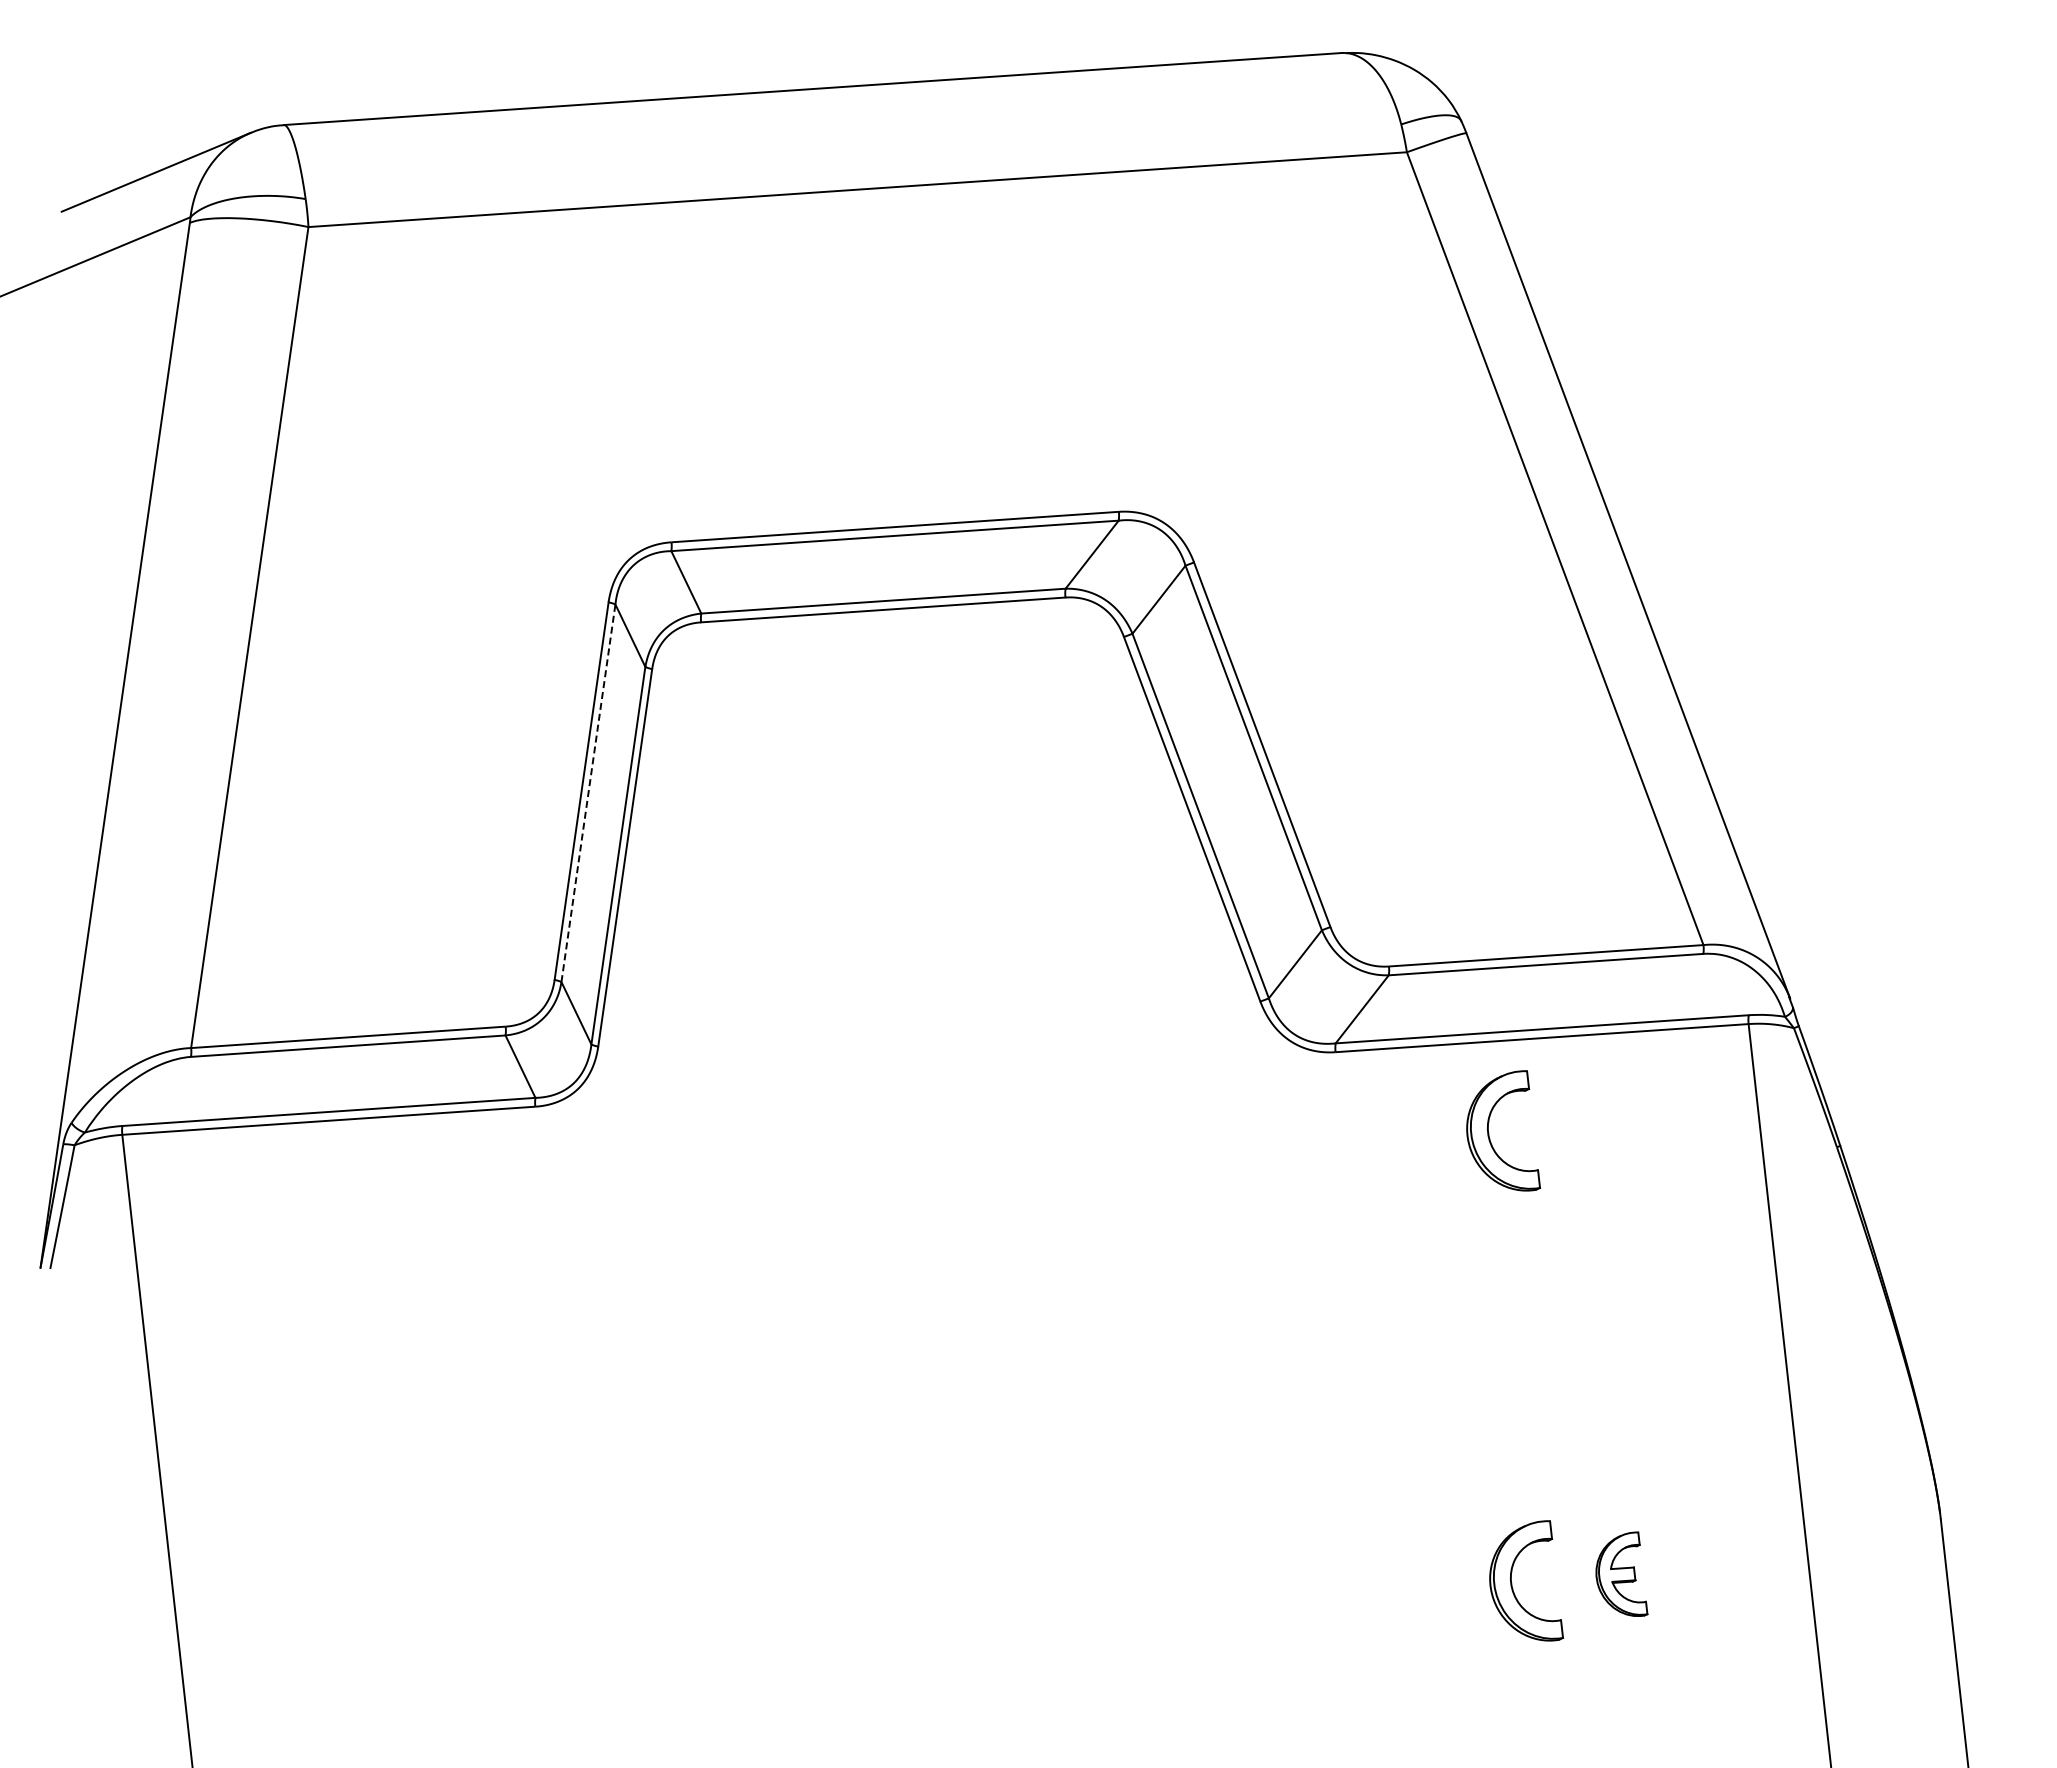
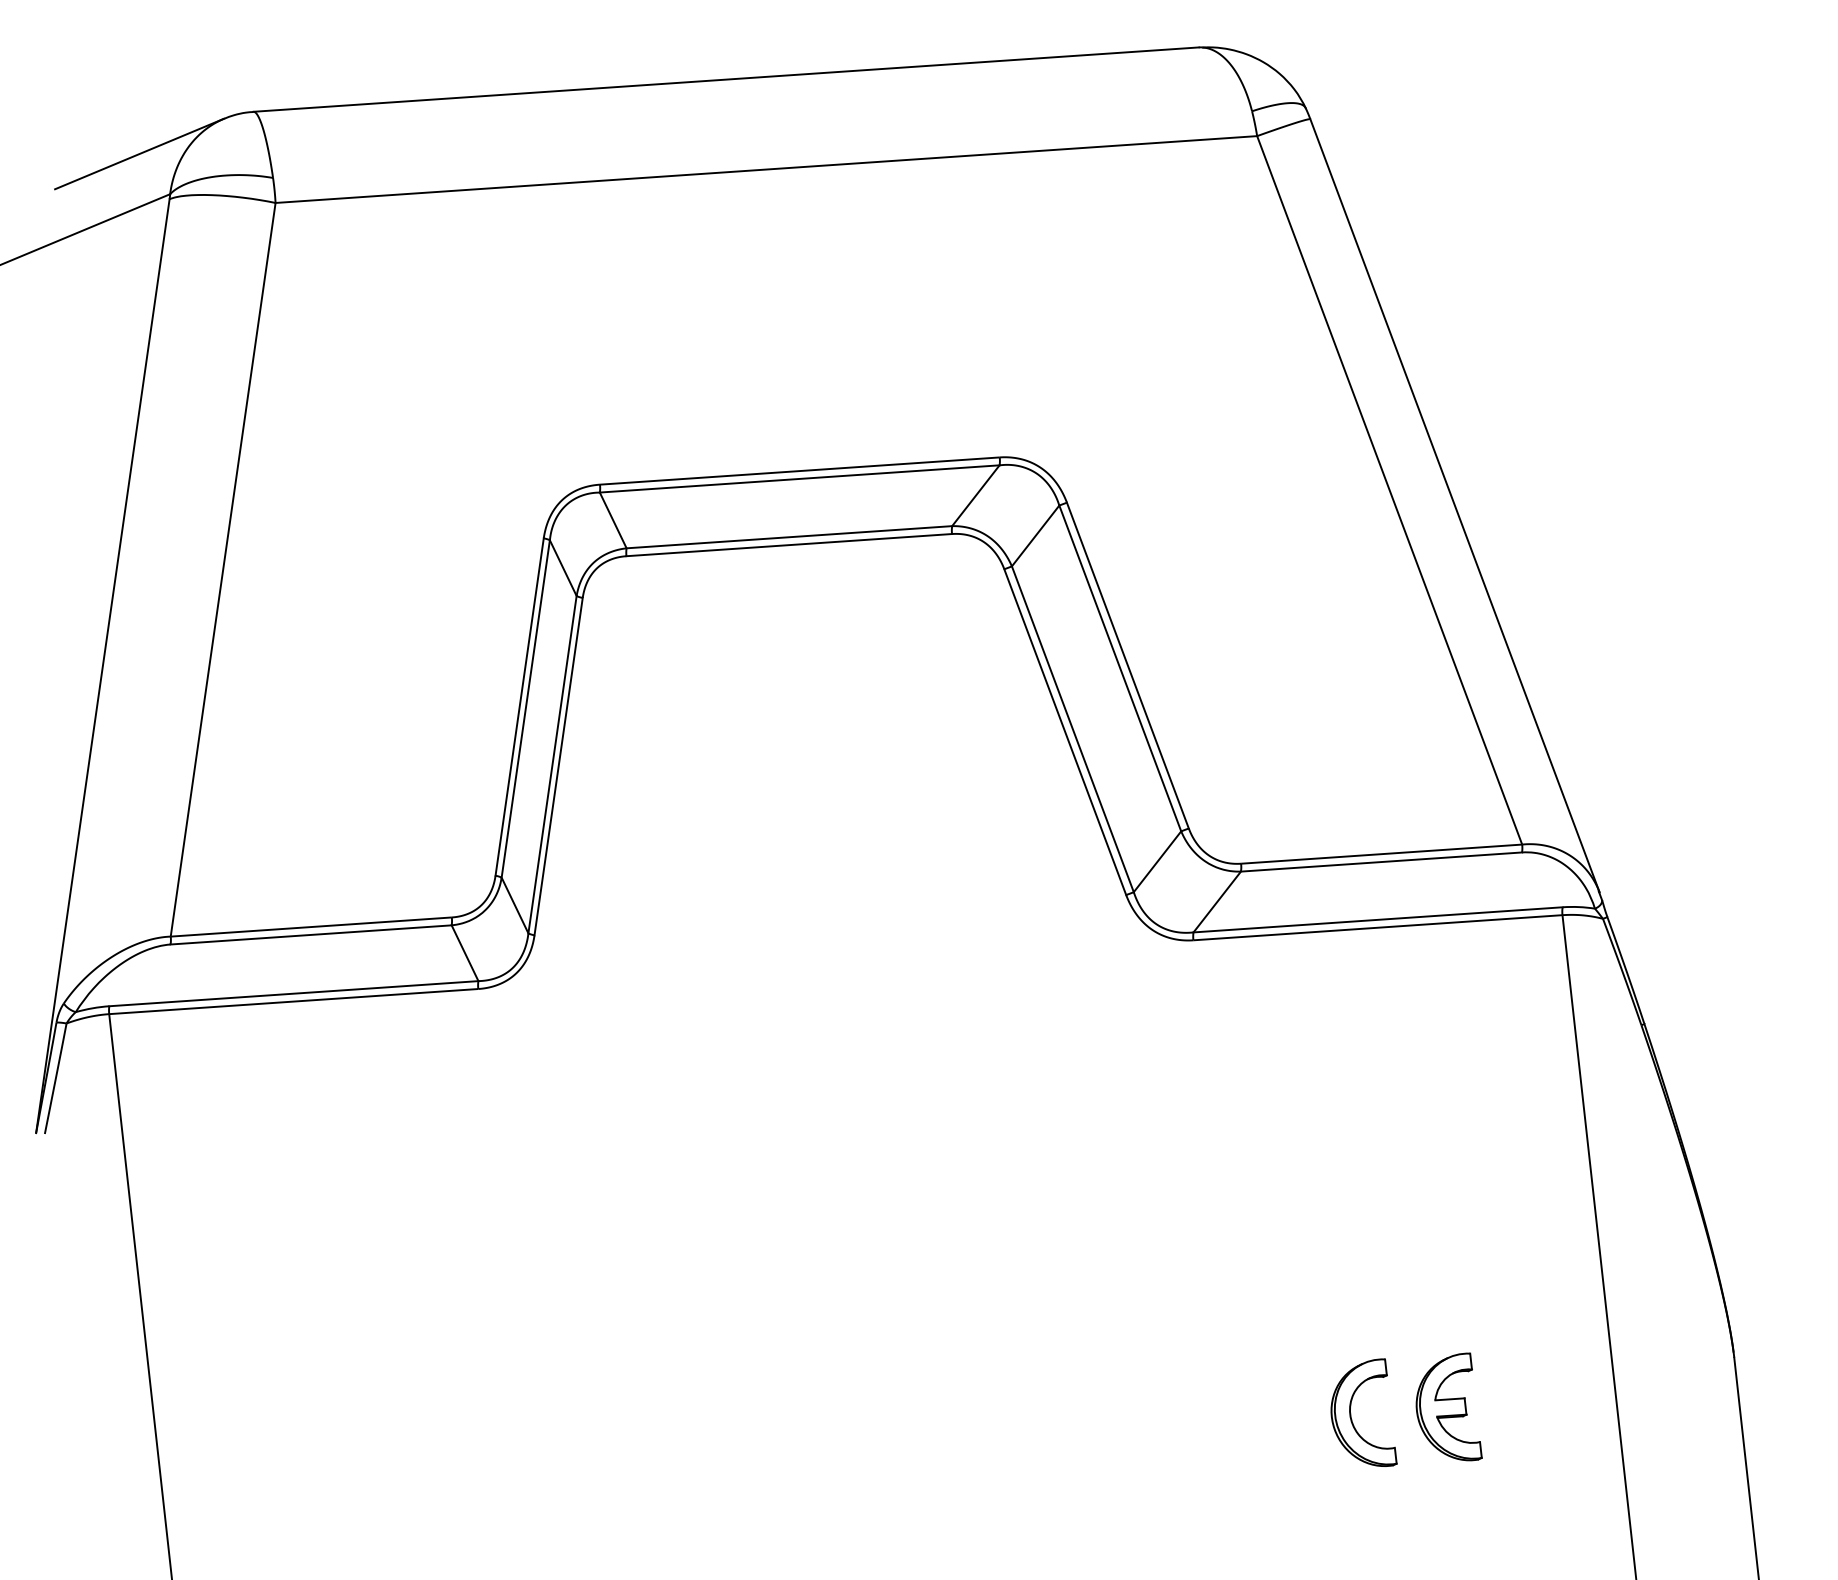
line: (588, 793) -> (525, 709), dashed -> solid
part: (1489, 1133) -> (1330, 1012), removed
part: (1621, 1573) -> (1448, 1406), size x1.43

